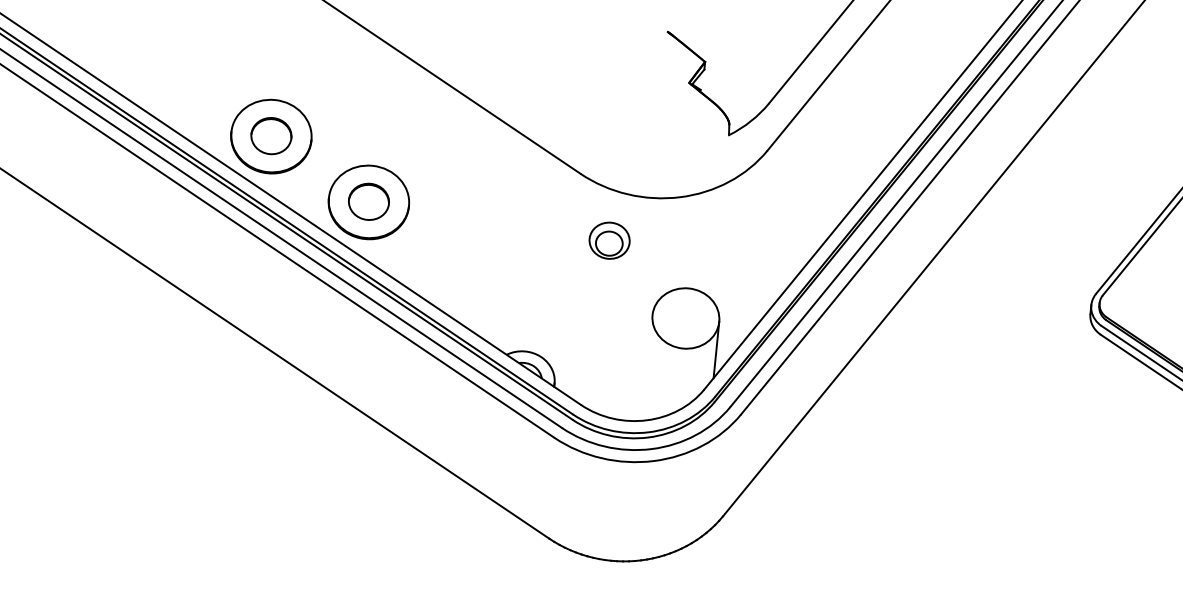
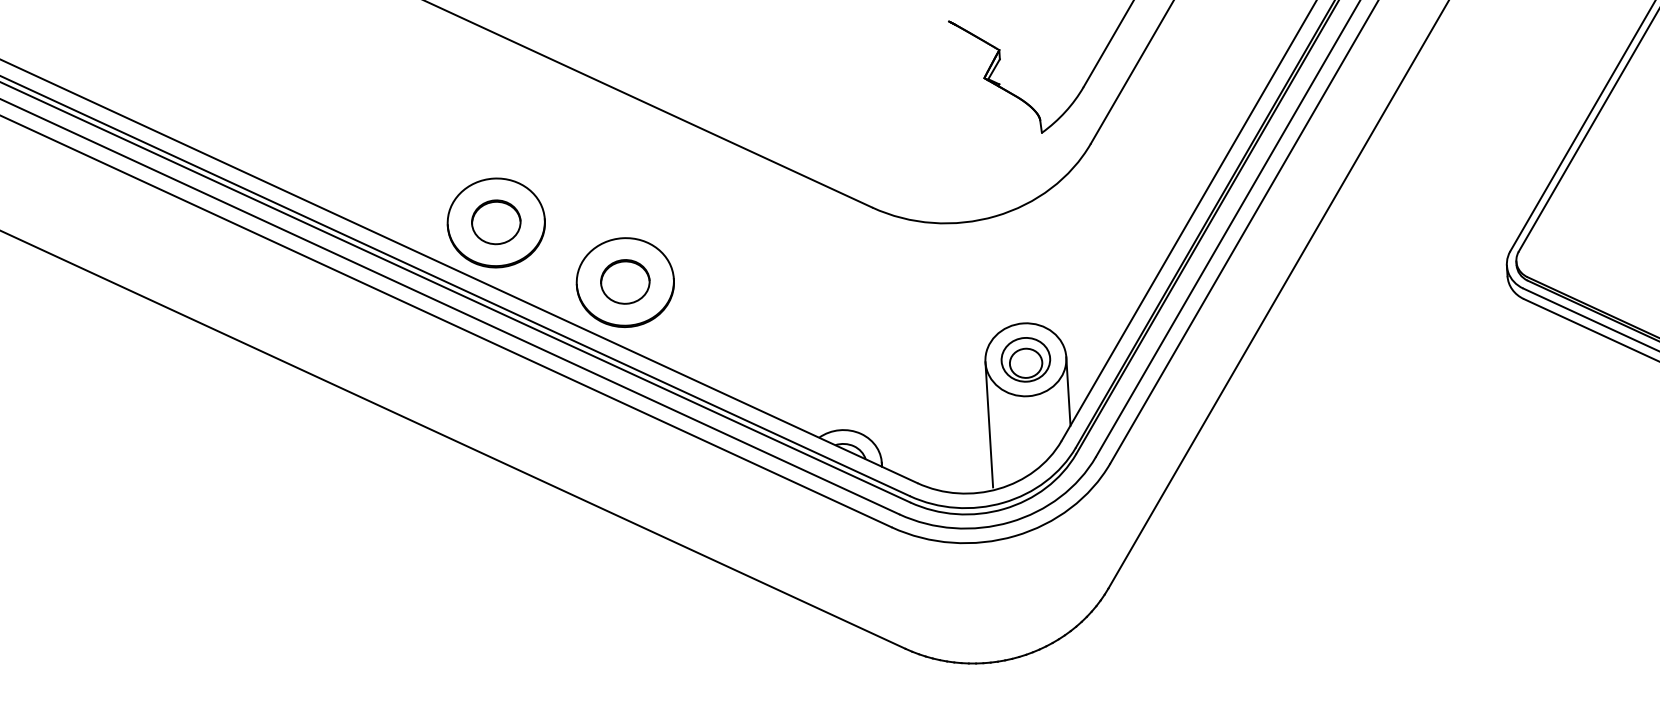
part: (609, 240) -> (1025, 359), moved
line: (647, 366) -> (989, 424), added

